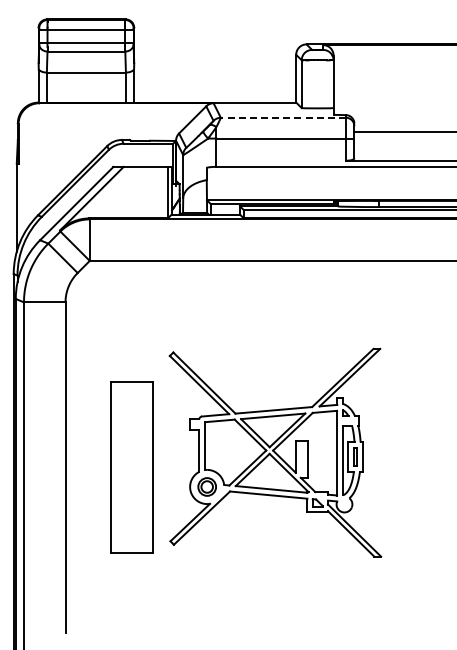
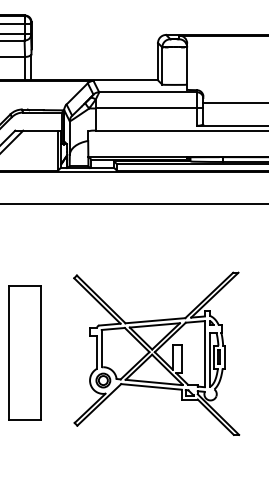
line: (283, 117) -> (148, 92), dashed -> solid
part: (275, 452) -> (156, 353), moved
part: (131, 467) -> (24, 352), moved

